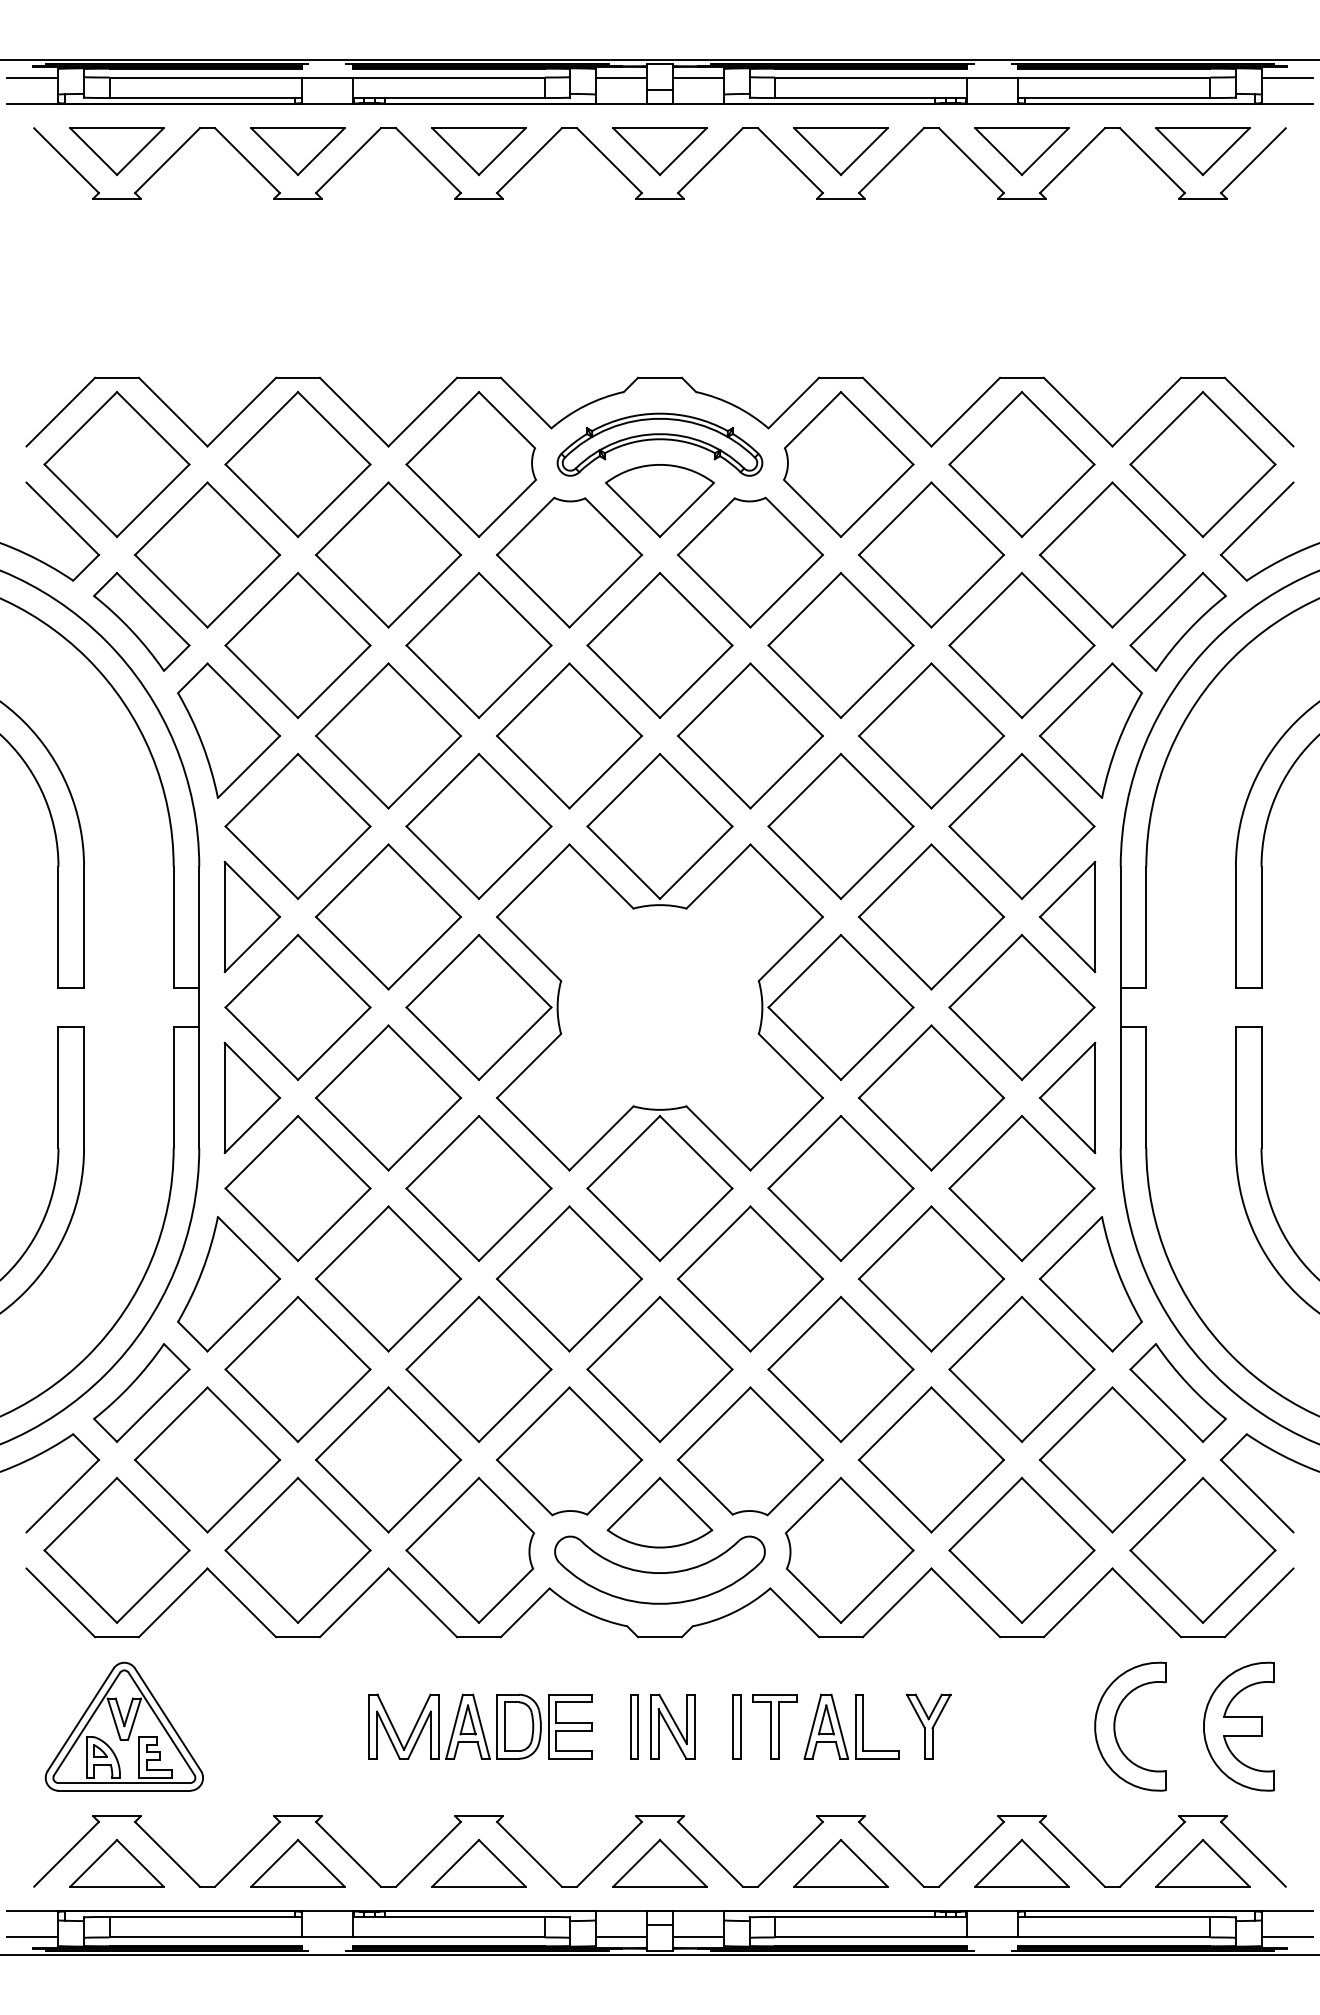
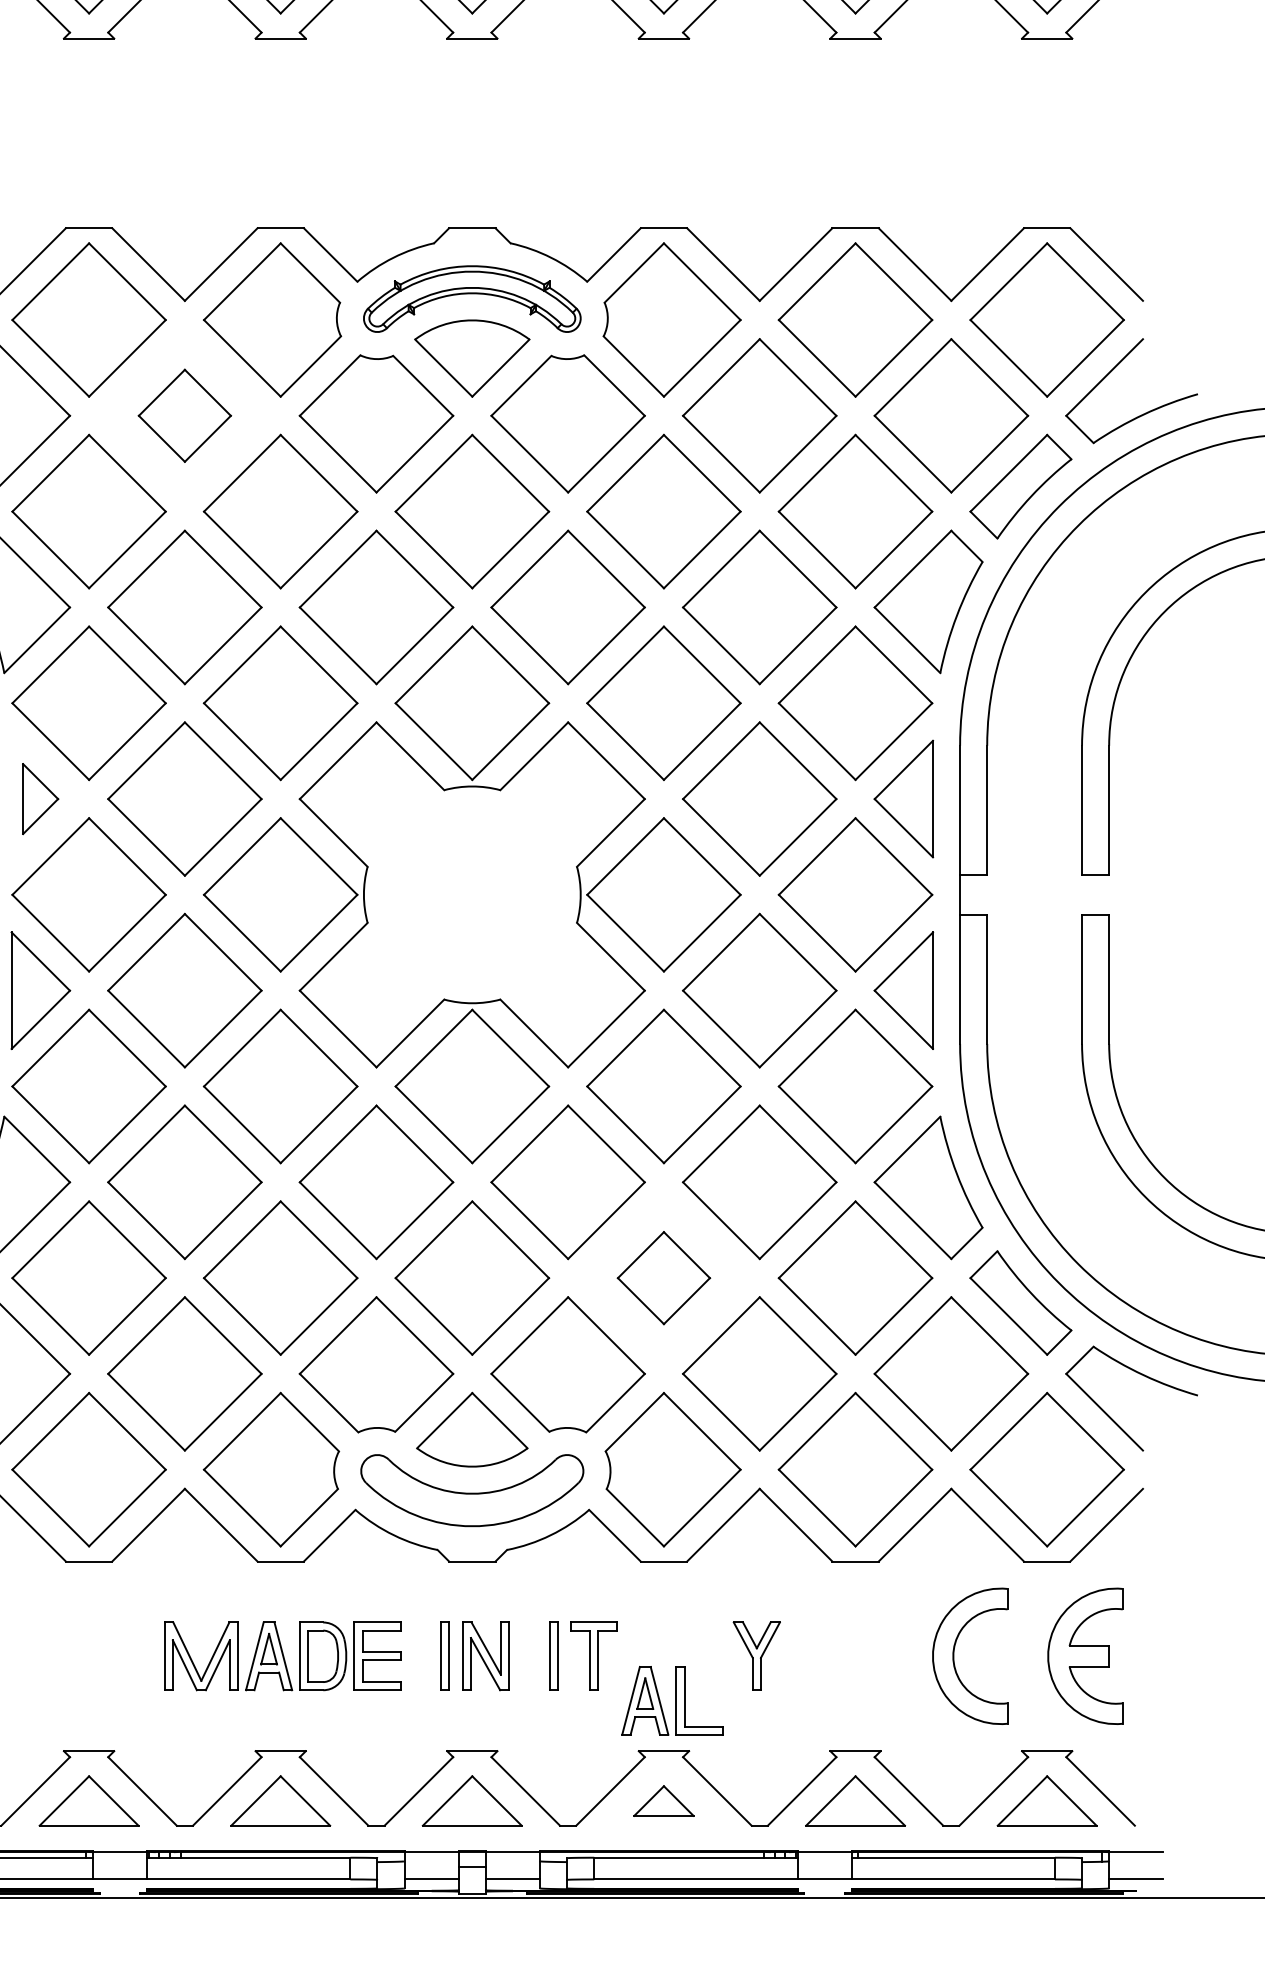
part: (388, 554) -> (184, 415), size x0.6
part: (251, 916) -> (39, 798), size x0.6
part: (840, 1369) -> (663, 1278), size x0.6
part: (851, 1726) -> (671, 1700), moved
part: (840, 1863) -> (663, 1801), size x0.6

